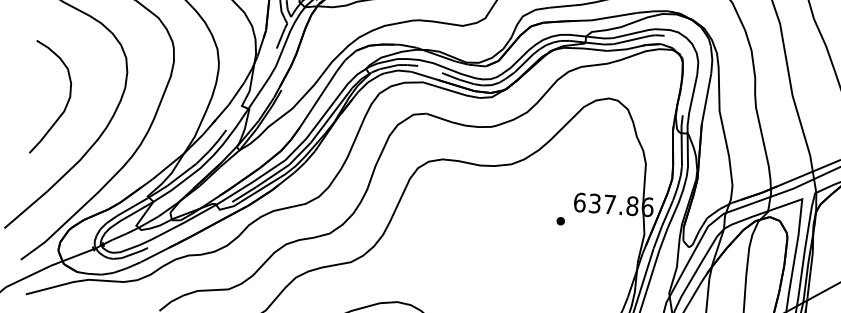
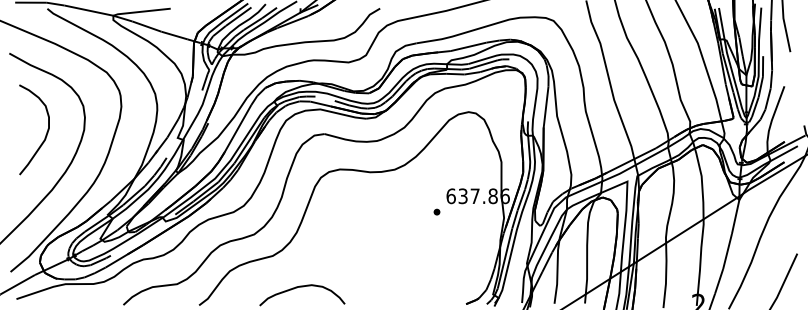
curve: (65, 104) -> (45, 134), moved

